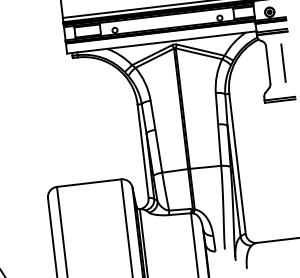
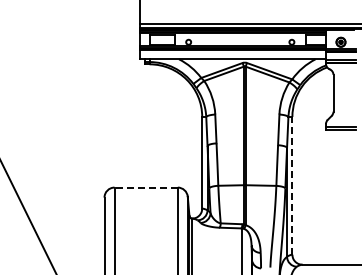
line: (283, 63) -> (348, 93), removed
line: (237, 163) -> (292, 185), solid -> dashed
line: (89, 183) -> (146, 187), solid -> dashed

